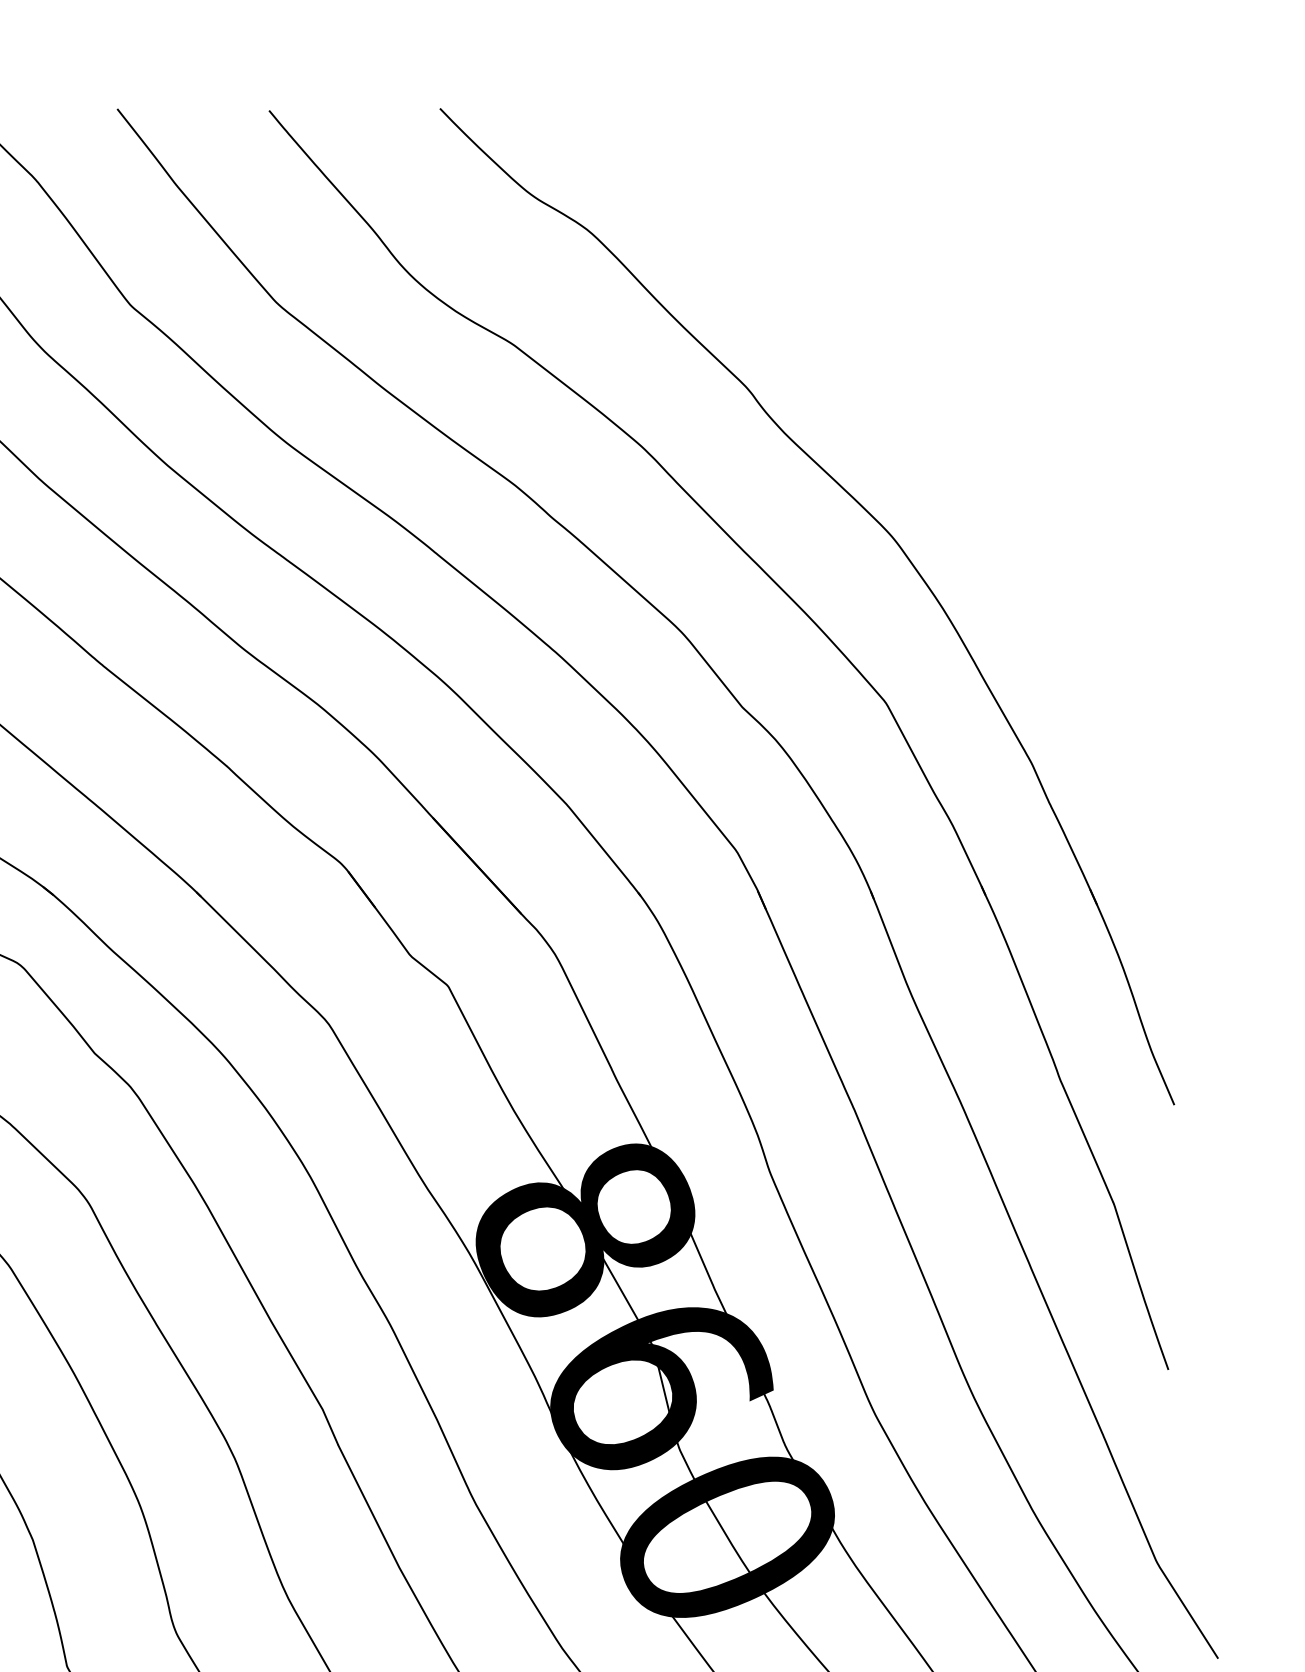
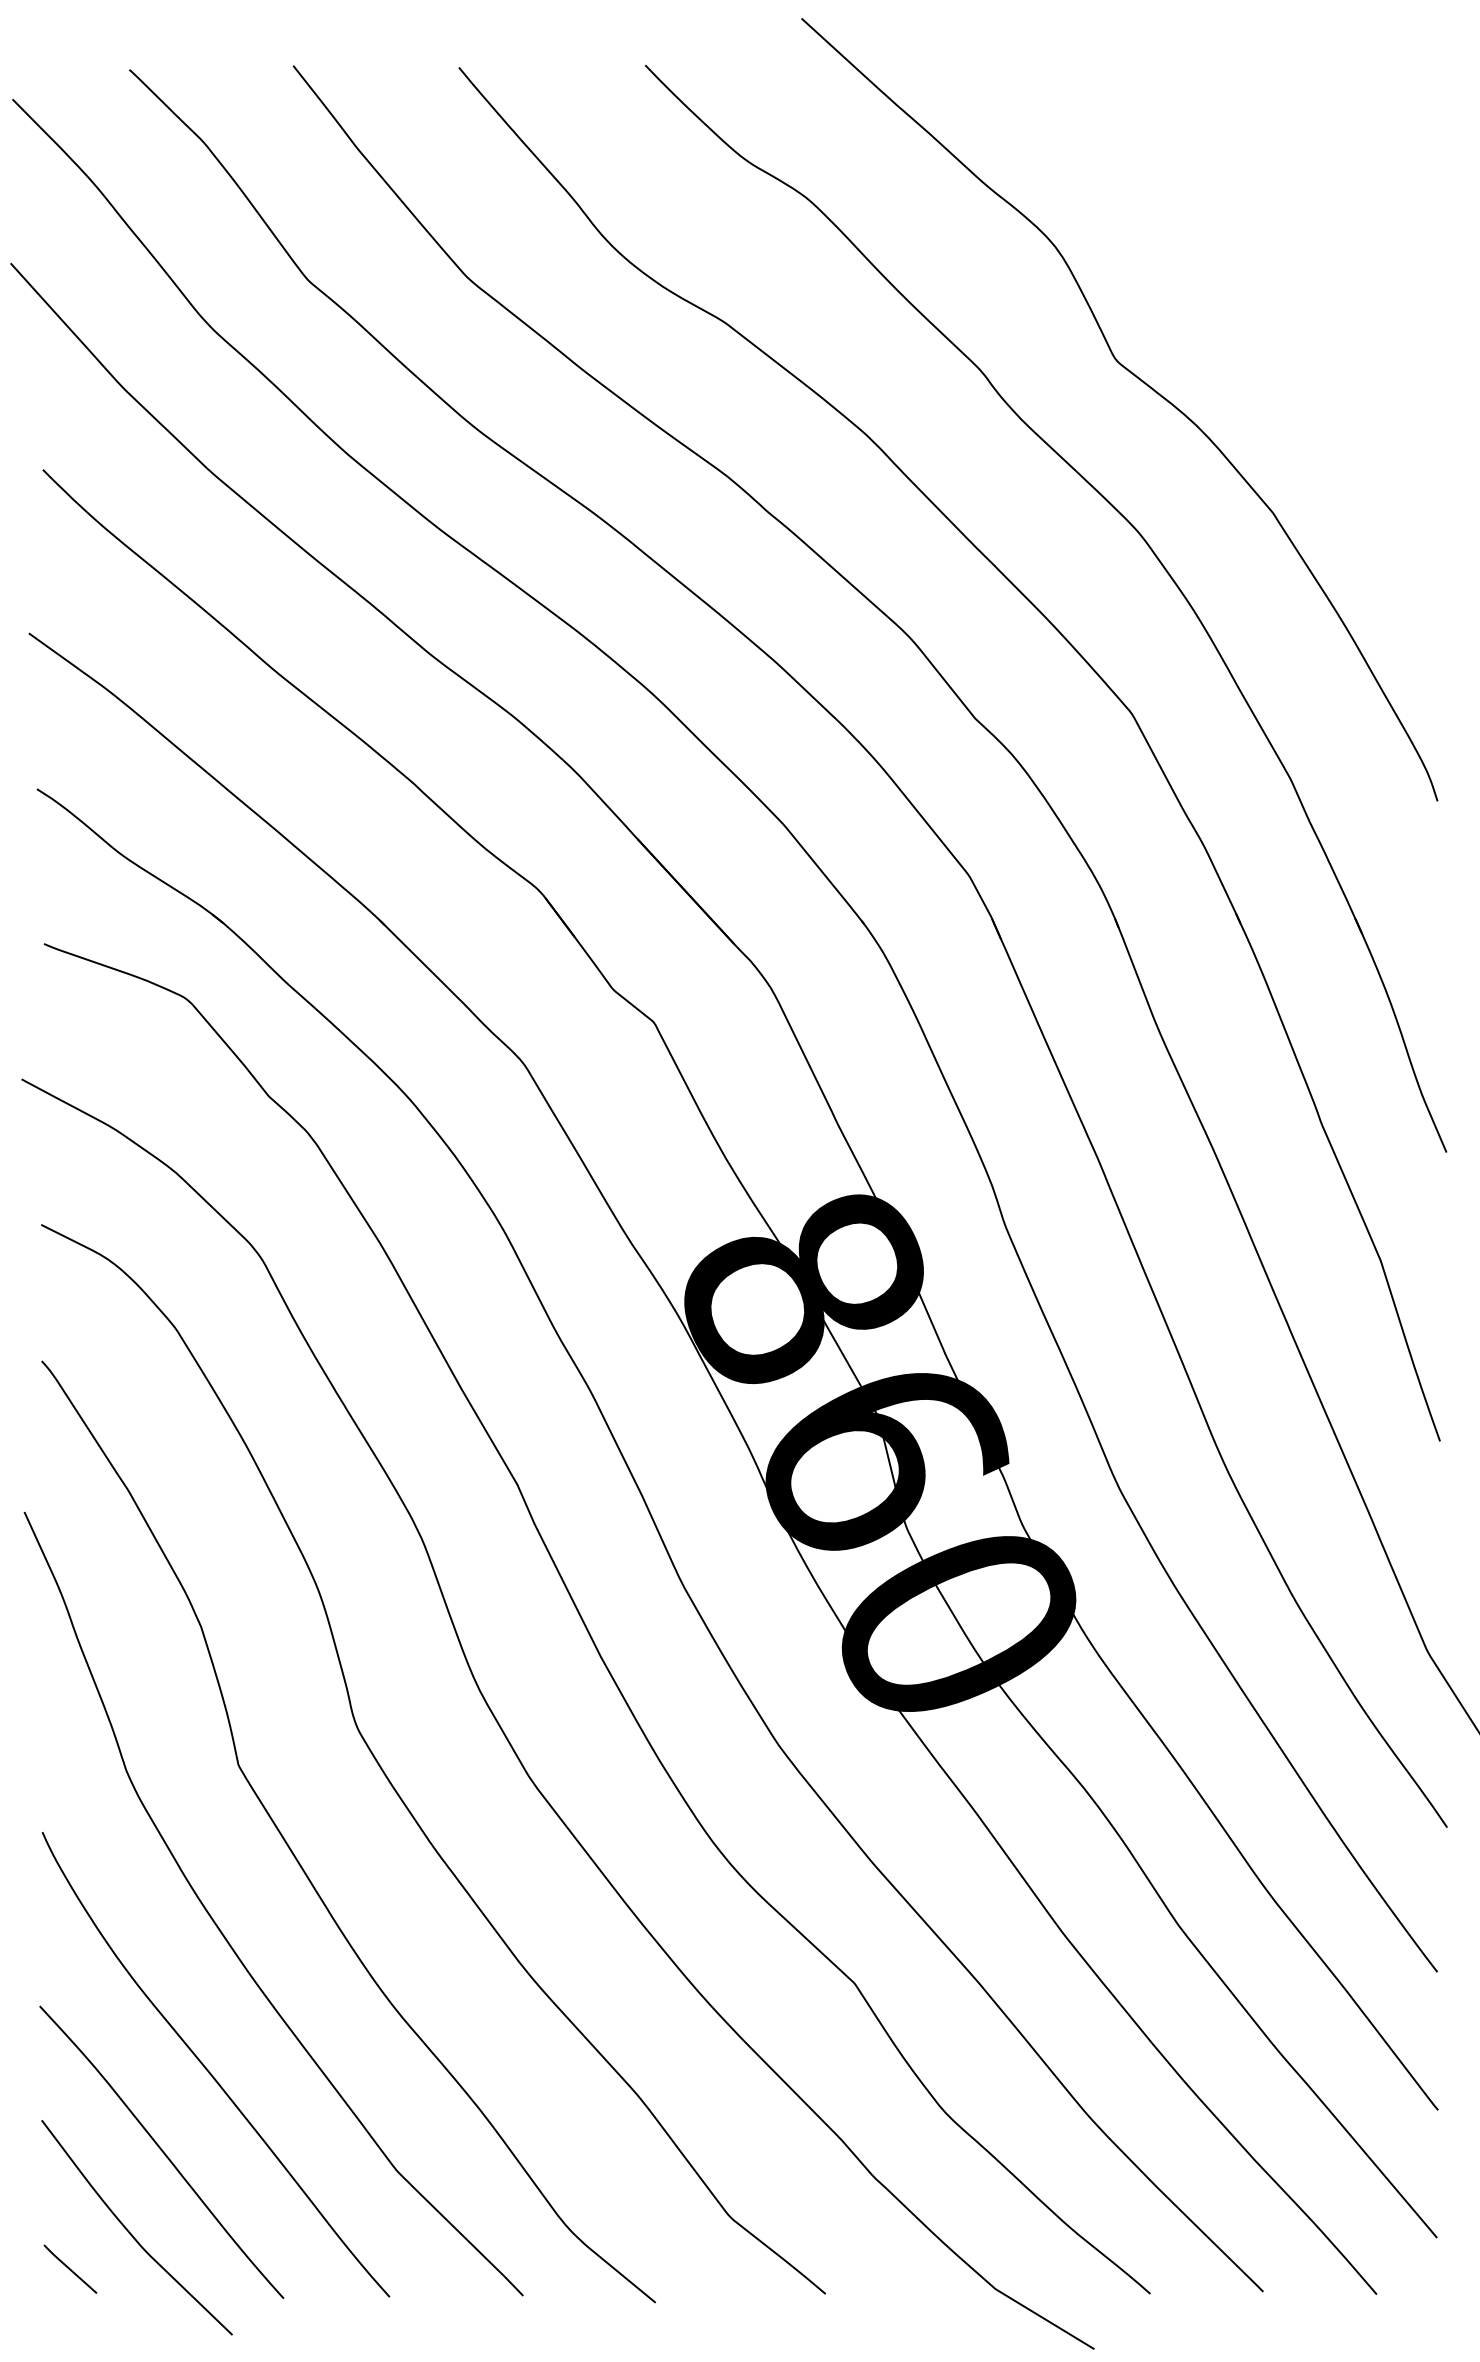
curve: (892, 397) -> (1139, 380), added

